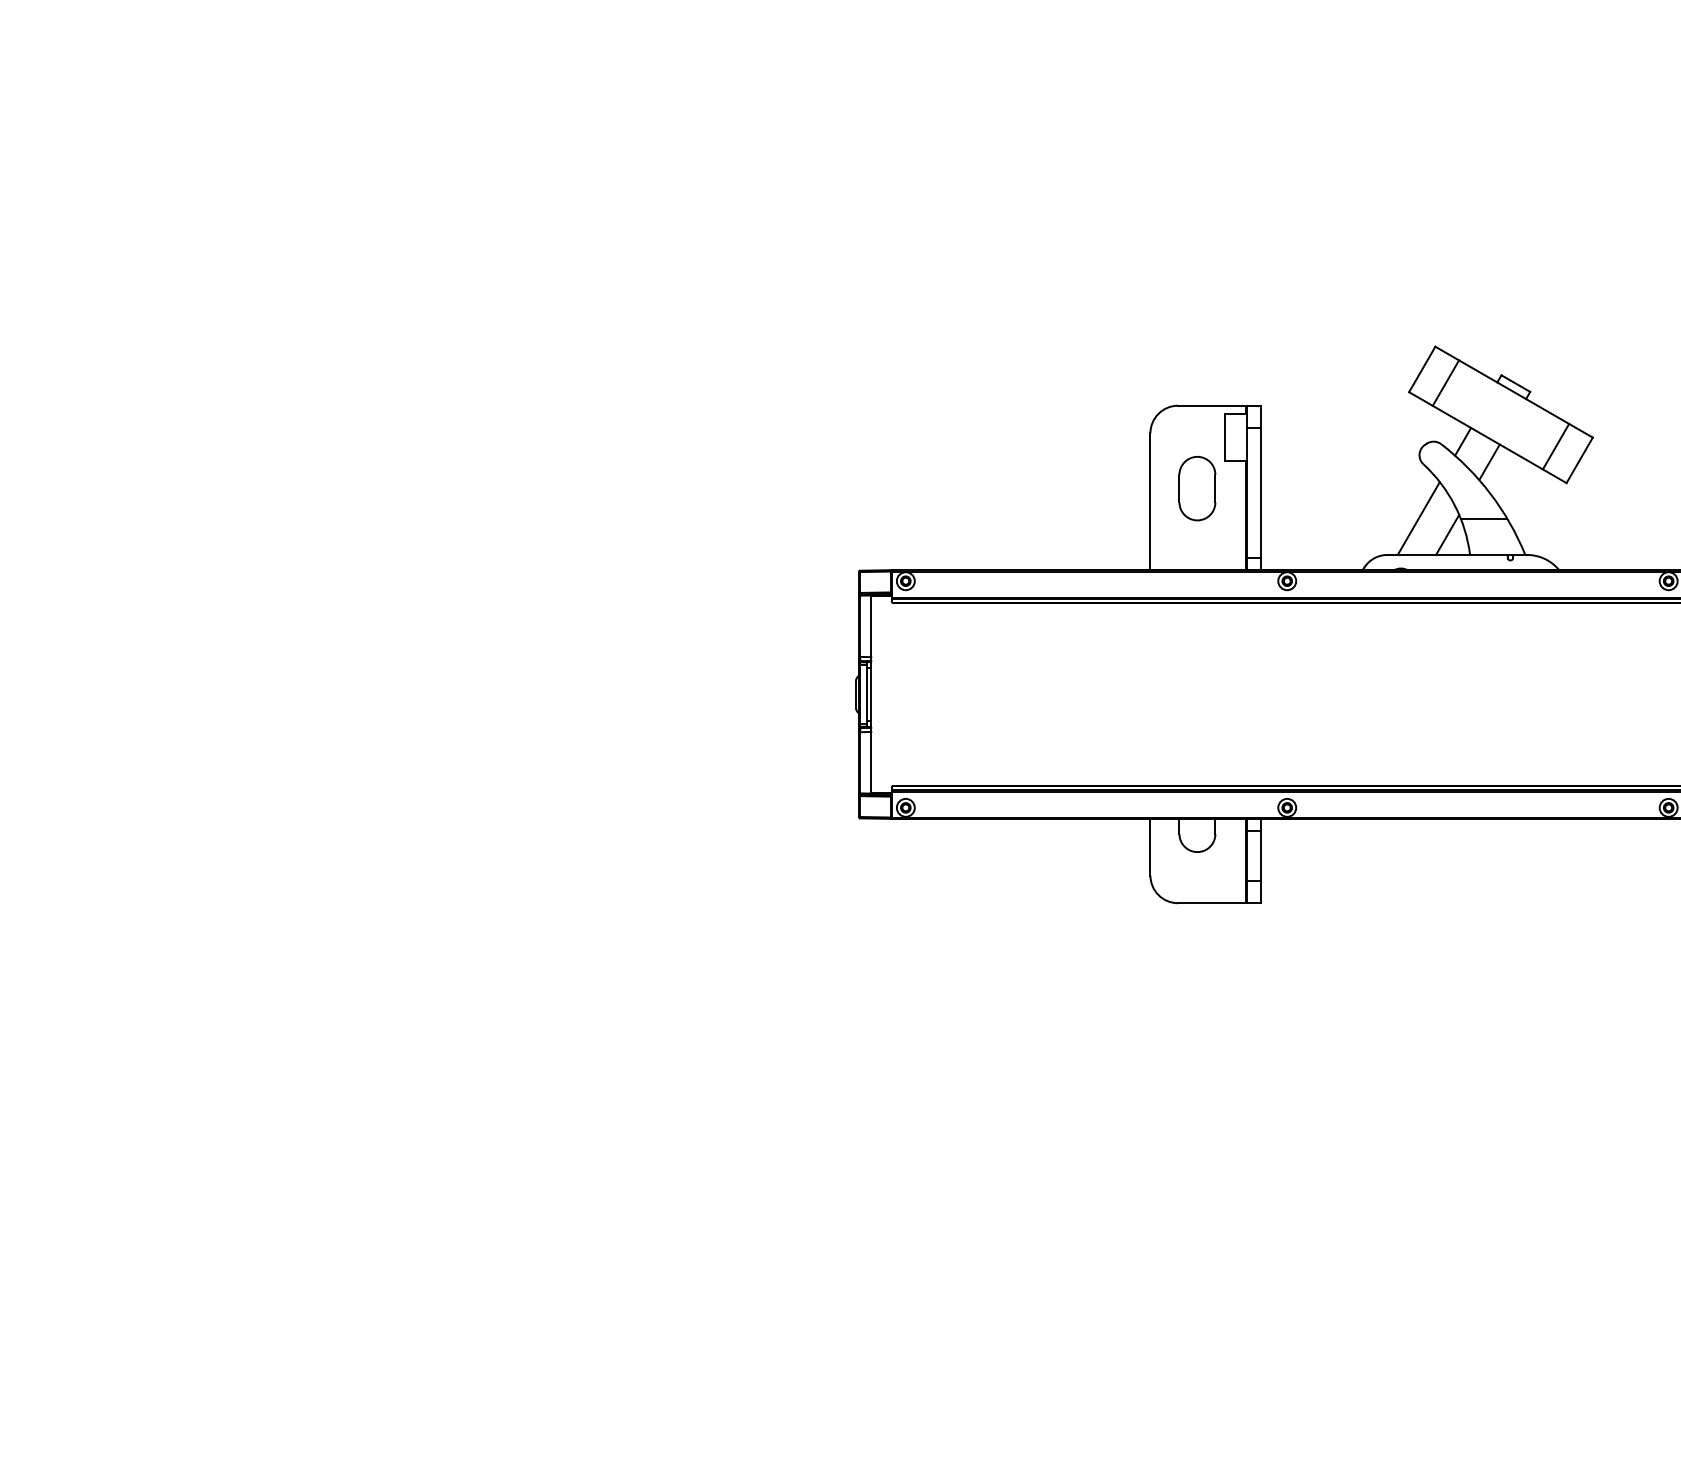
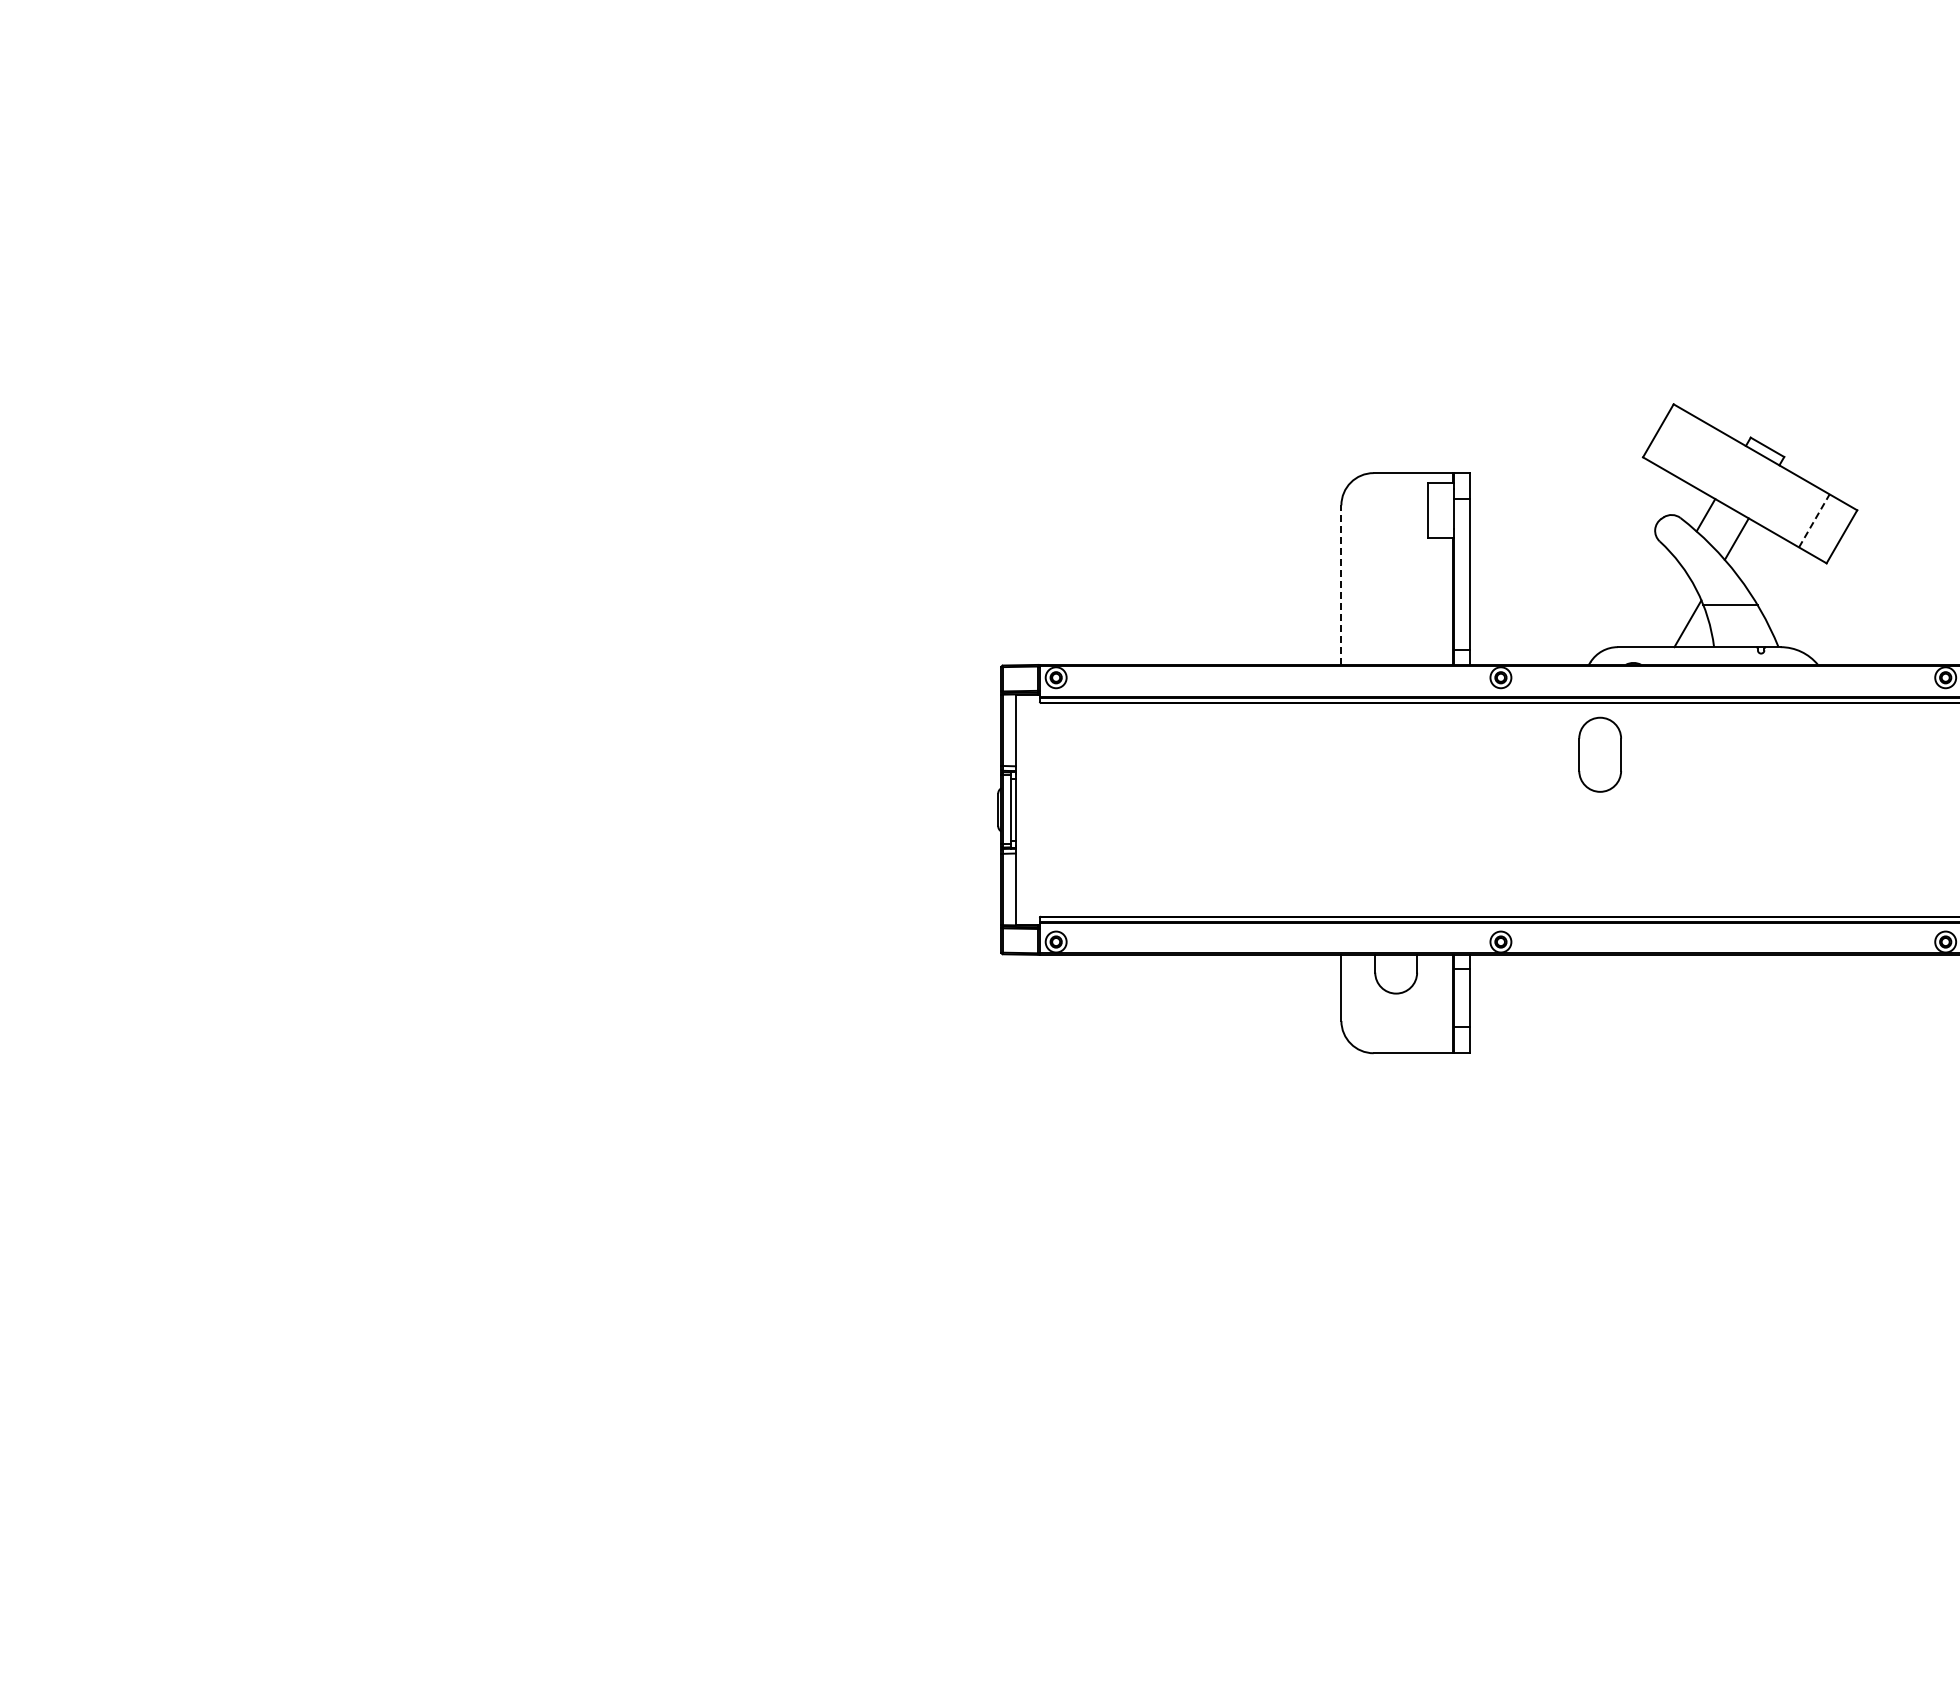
line: (1445, 382) -> (1685, 446), removed
line: (1556, 446) -> (1814, 520), solid -> dashed
part: (1196, 488) -> (1599, 754), moved
line: (1150, 502) -> (1341, 585), solid -> dashed
line: (1418, 518) -> (1653, 604), removed

